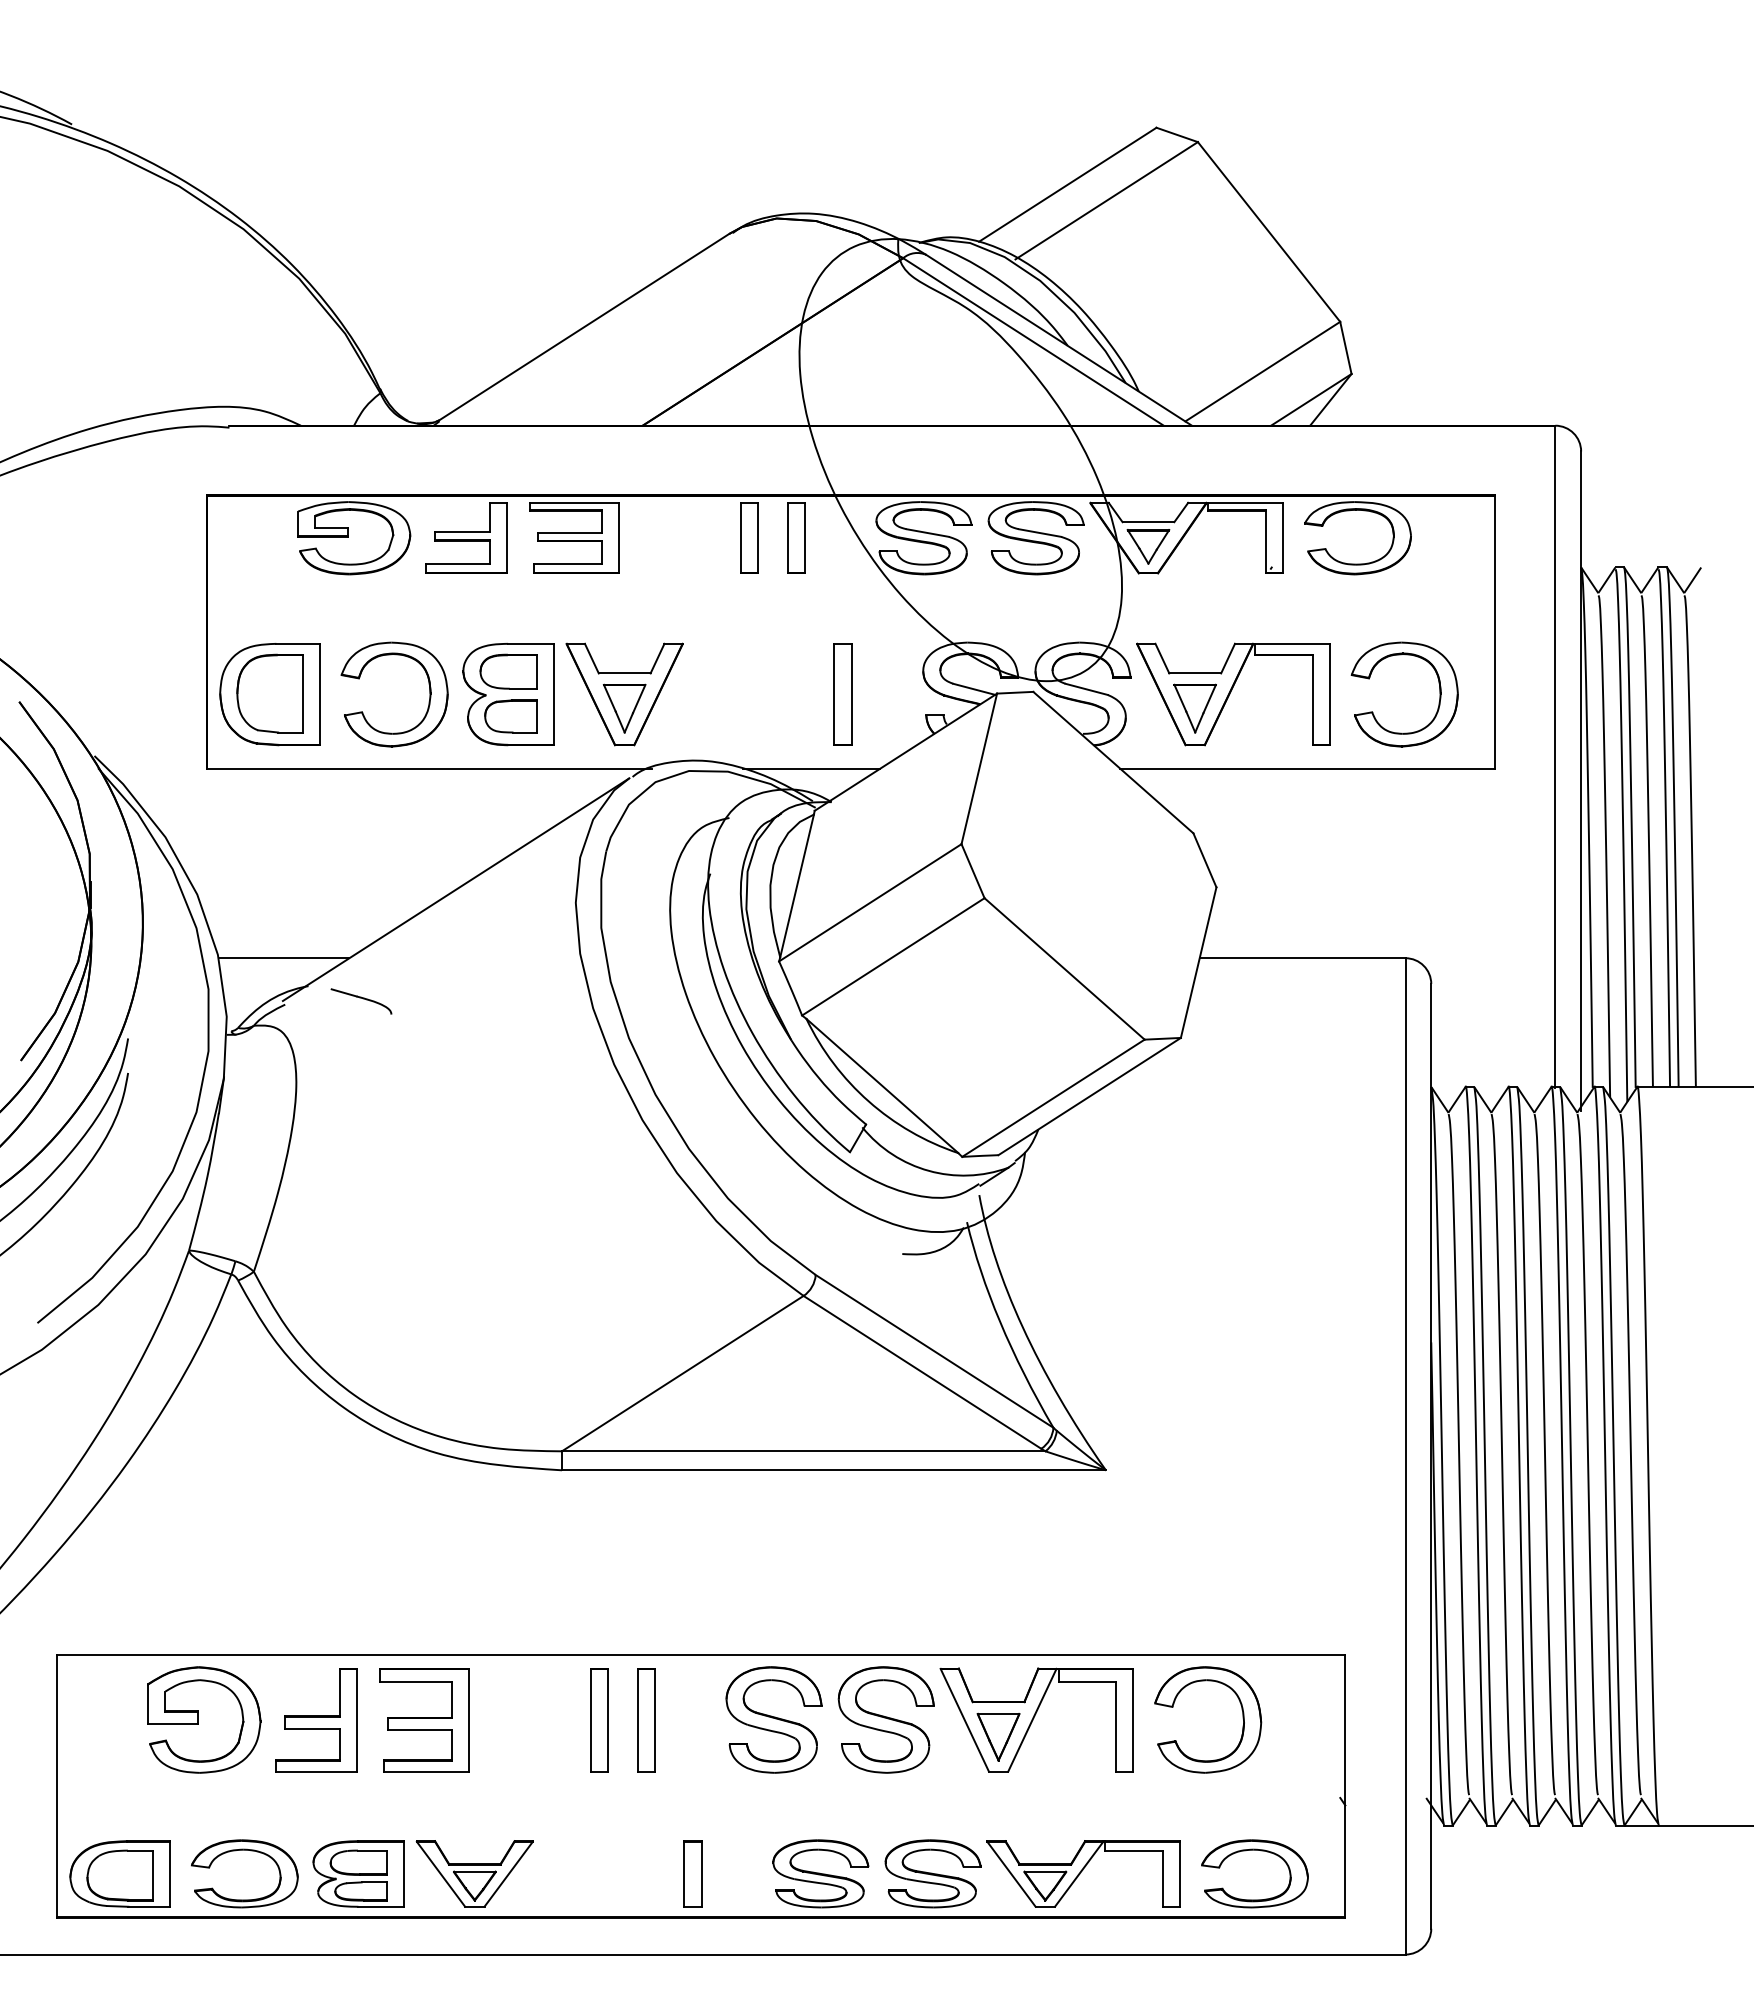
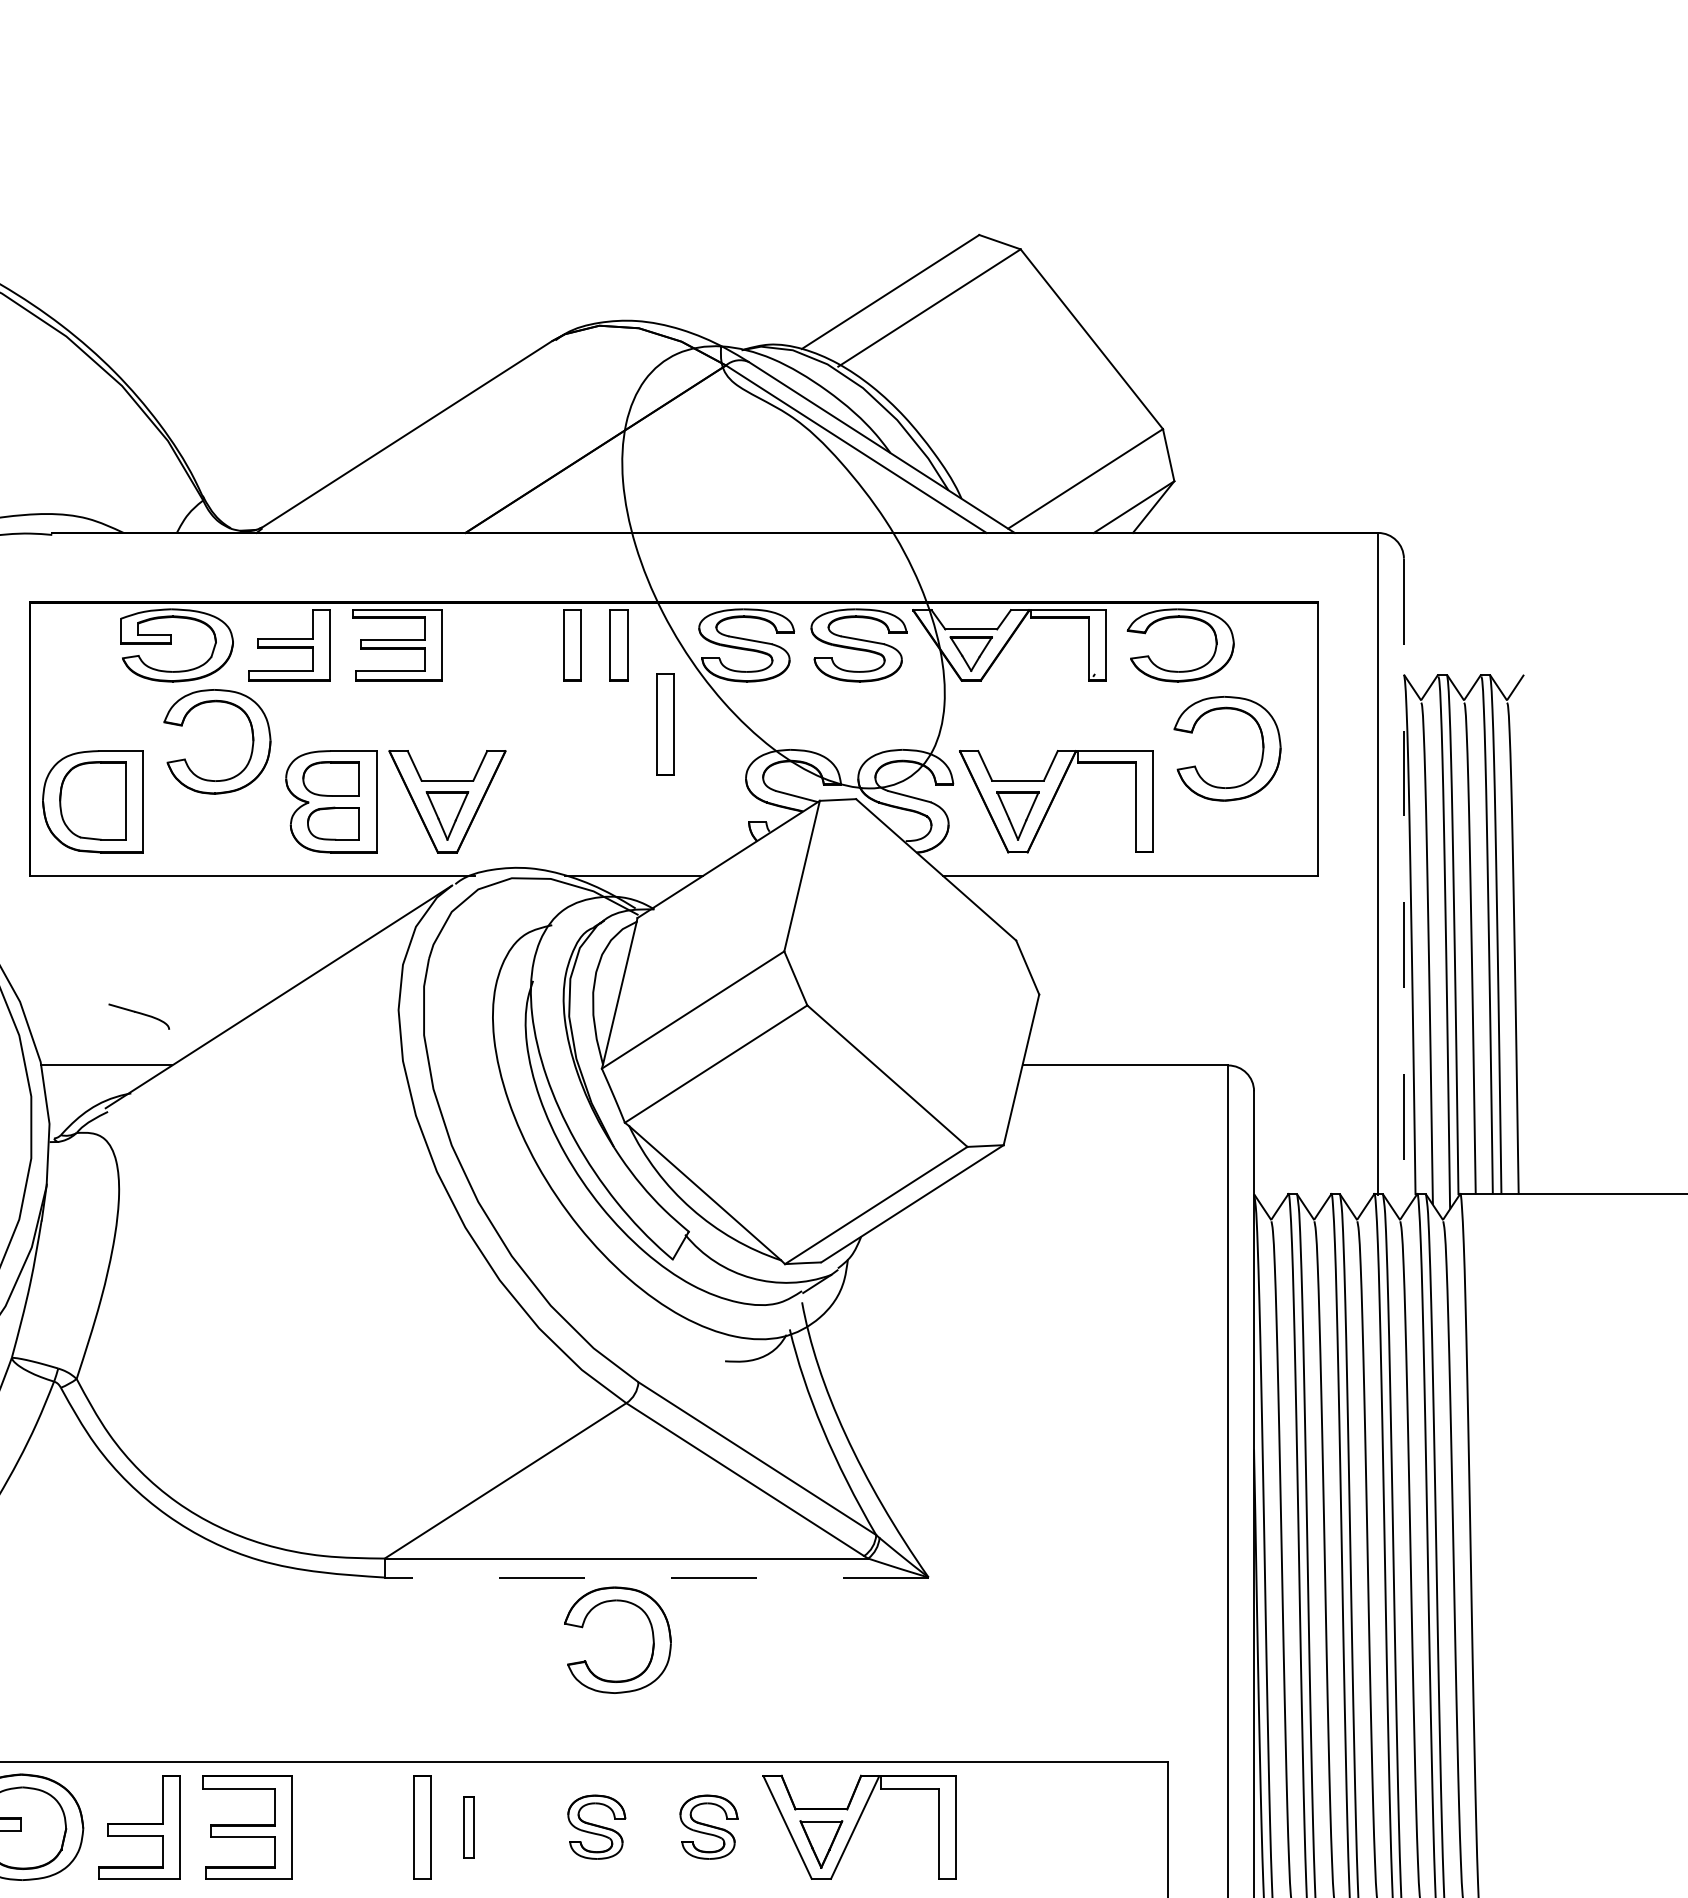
part: (842, 694) -> (665, 724), moved
part: (428, 701) -> (251, 748), moved
part: (1438, 702) -> (1261, 756), moved
line: (1581, 781) -> (1404, 888), solid -> dashed
part: (361, 1001) -> (139, 1016), moved
line: (833, 1470) -> (656, 1577), solid -> dashed
part: (1242, 1718) -> (652, 1638), moved
part: (773, 1719) -> (596, 1826), size x0.6
part: (885, 1719) -> (708, 1826), size x0.6
part: (646, 1720) -> (469, 1827), size x0.6

